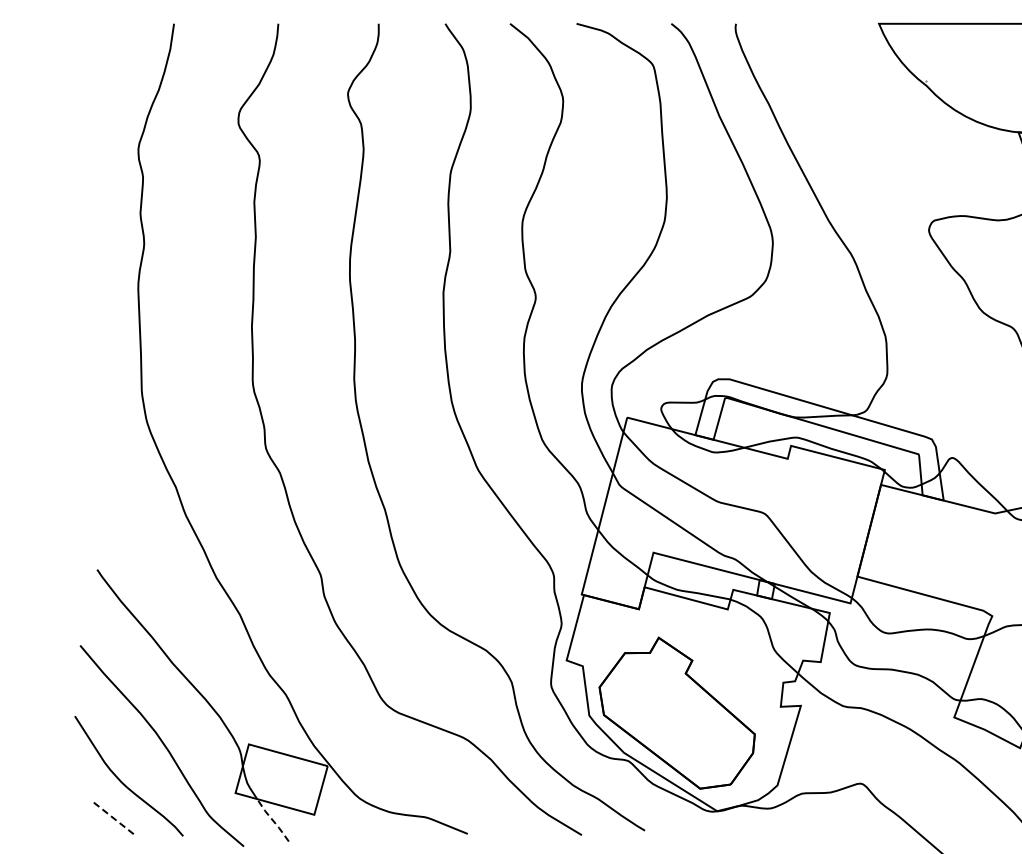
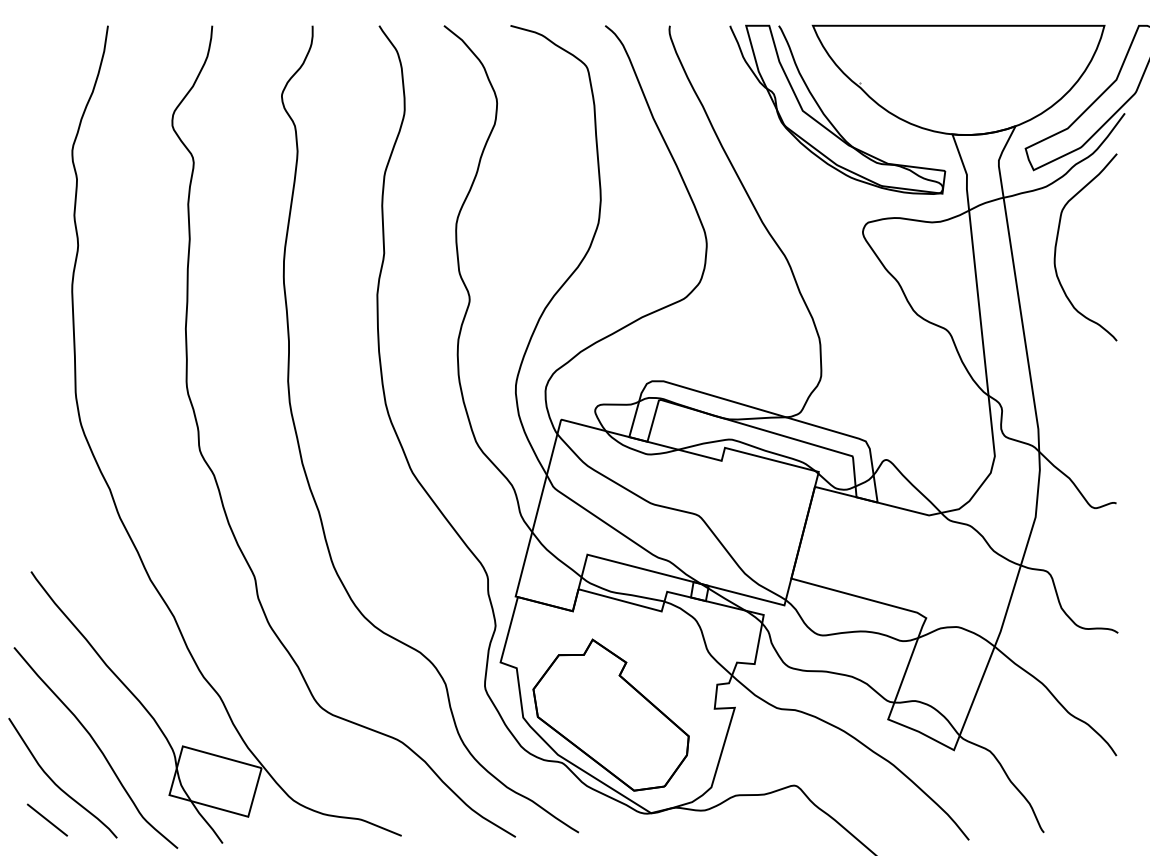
part: (894, 116) -> (828, 118), added
line: (113, 818) -> (47, 820), dashed -> solid
line: (272, 820) -> (206, 822), dashed -> solid

